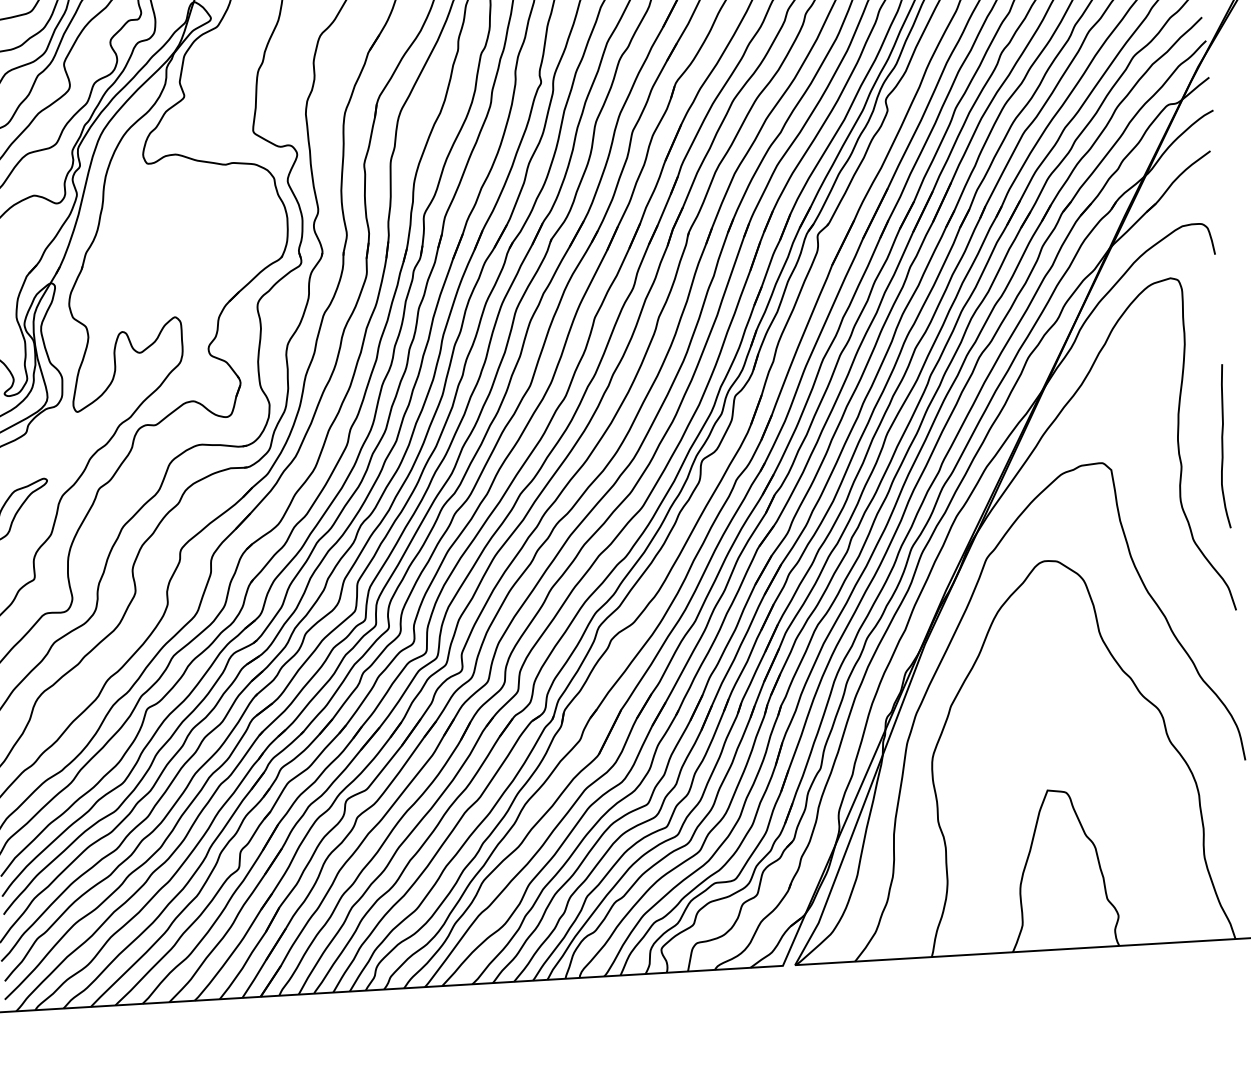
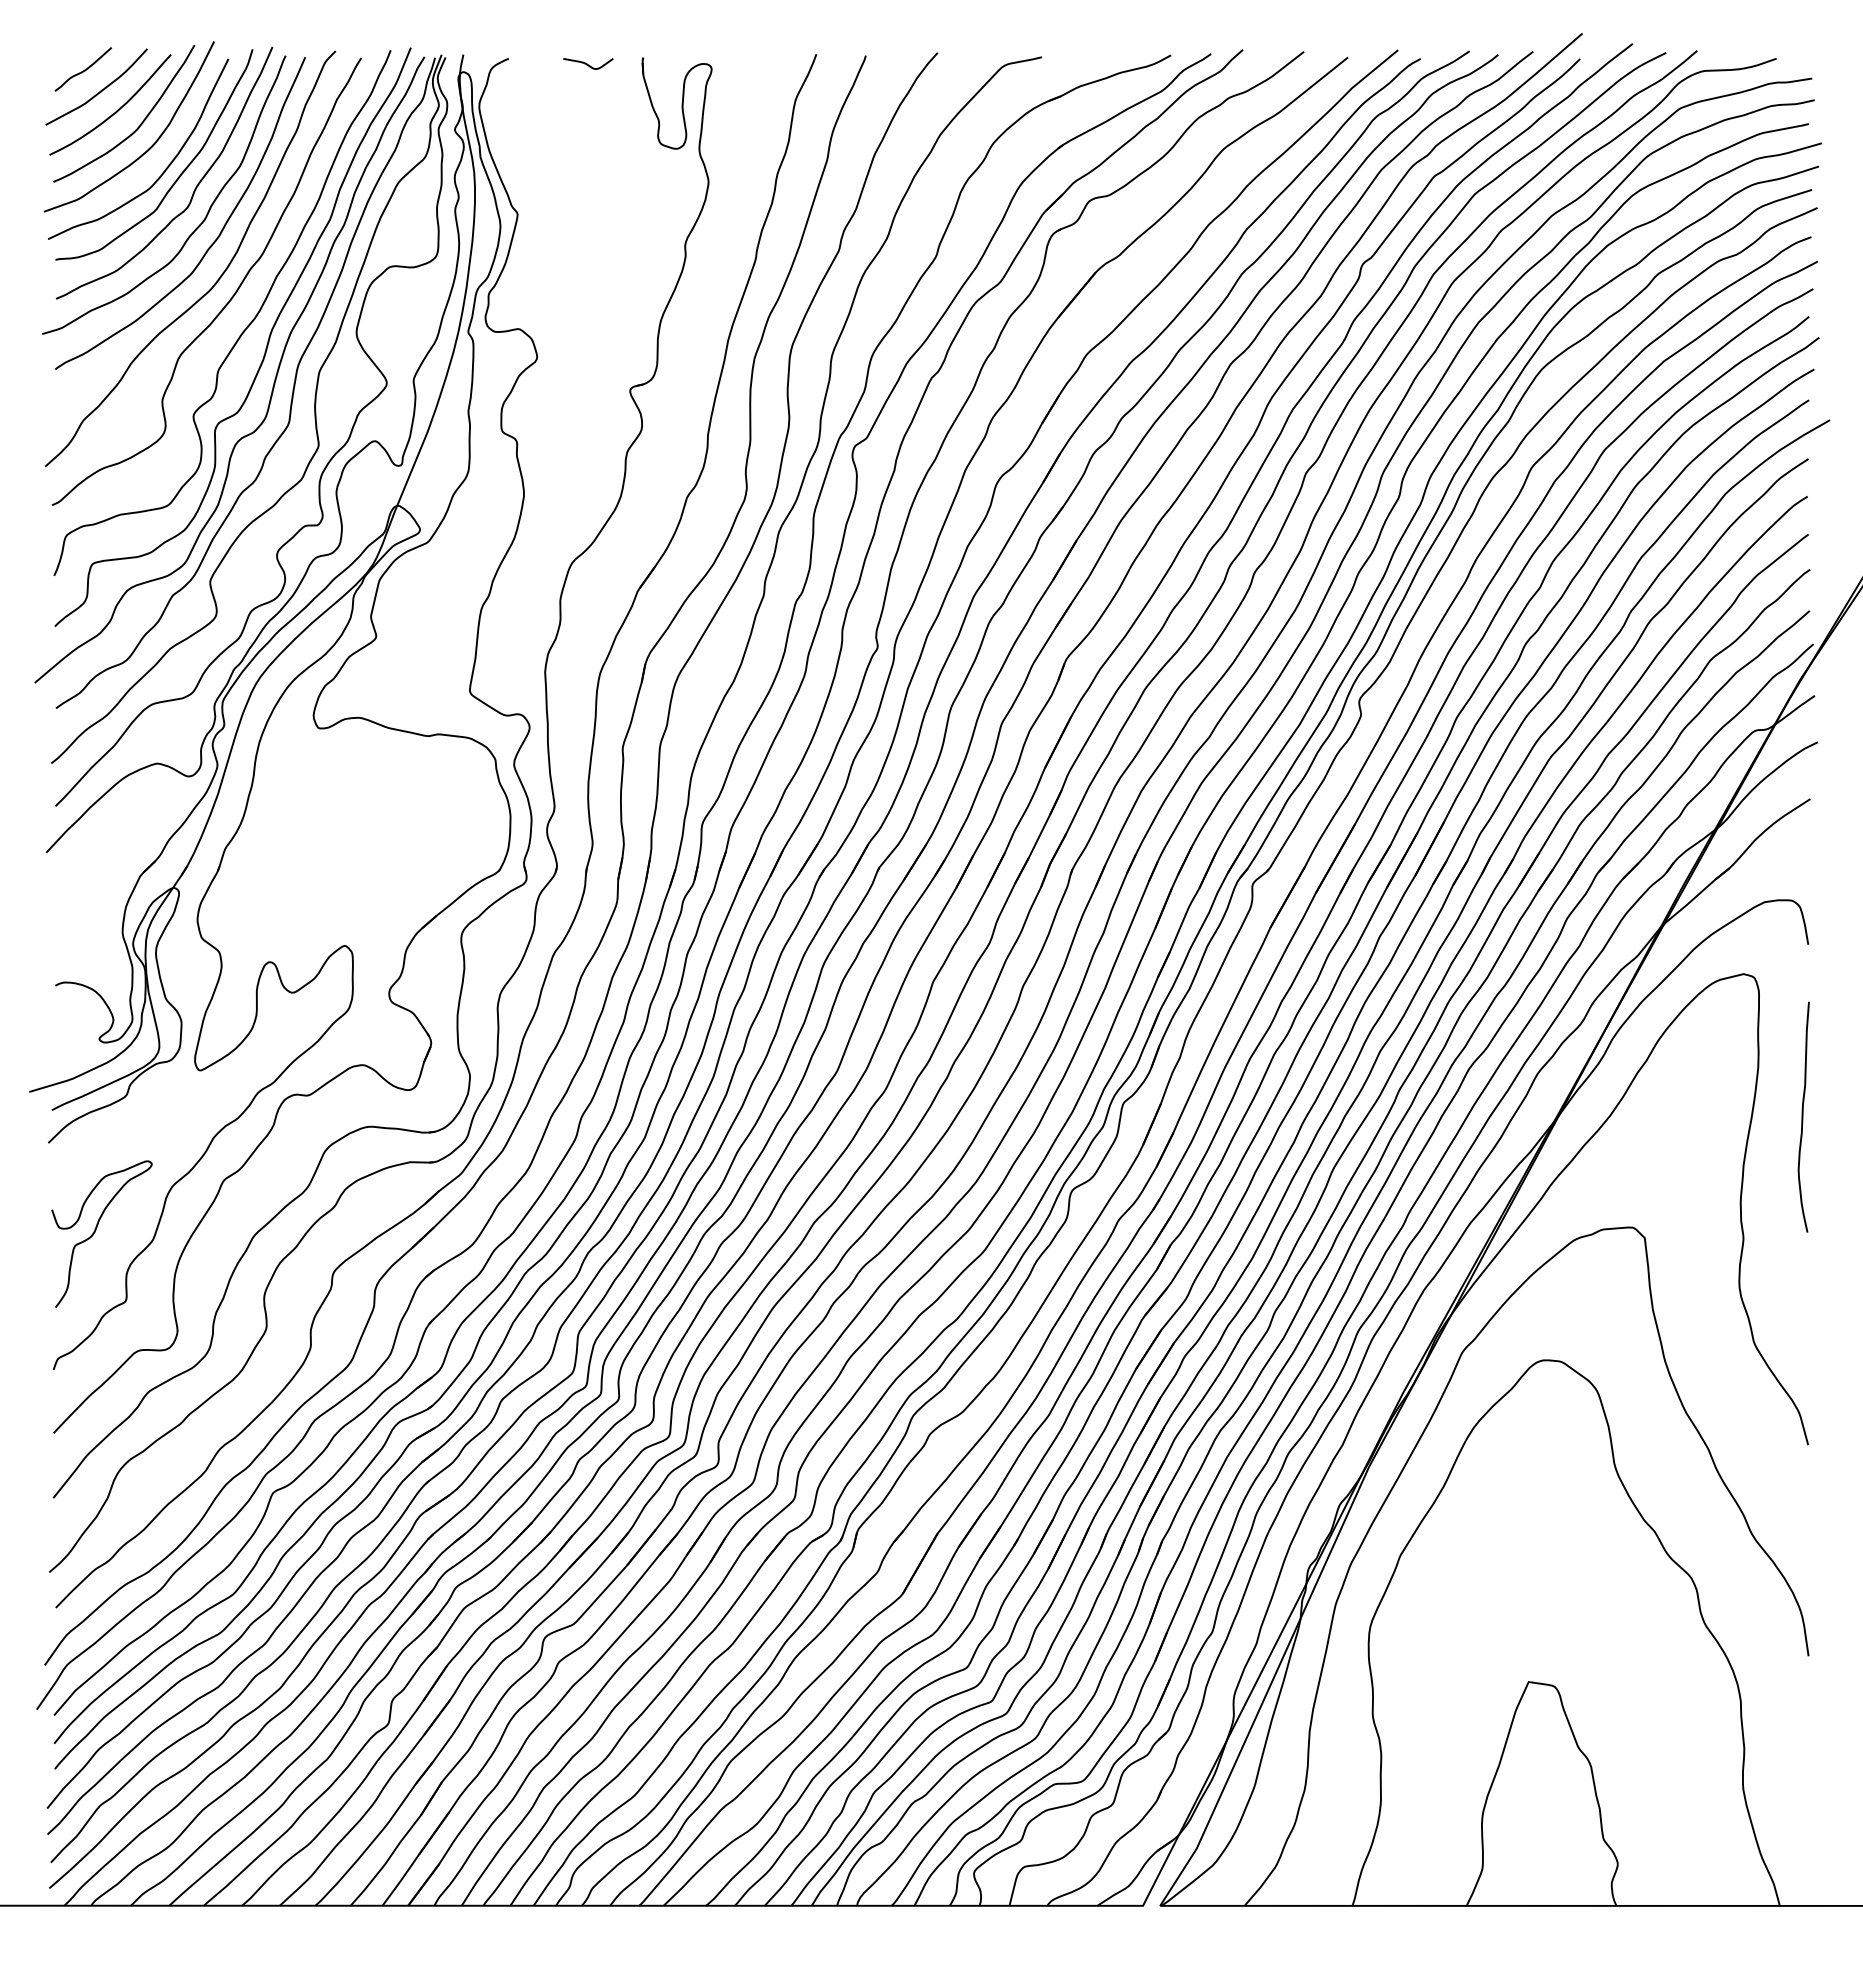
curve: (1223, 445) -> (1803, 1116), moved

